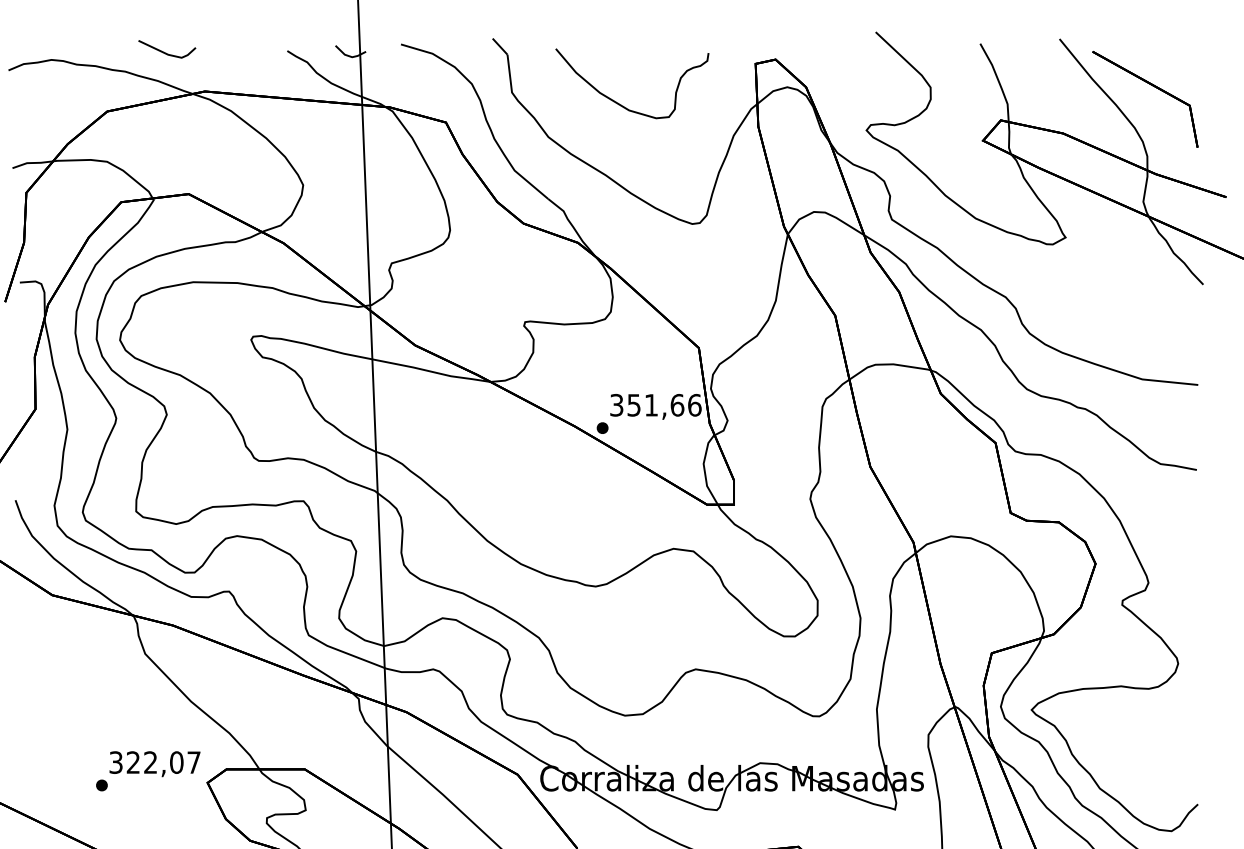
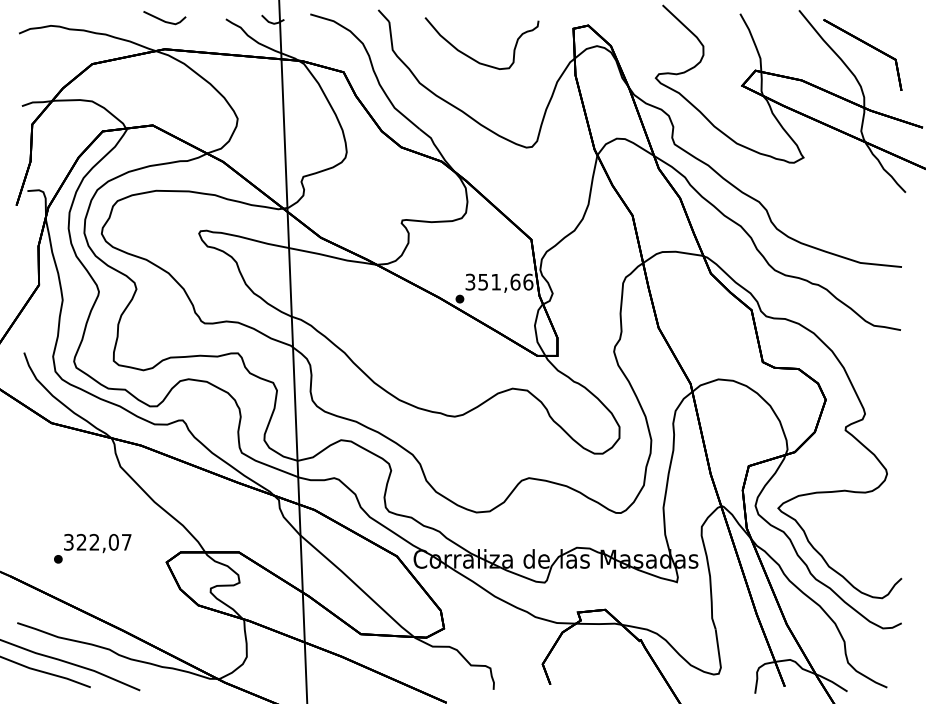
line: (166, 52) -> (164, 20), moved
text: (147, 770) -> (92, 548), moved

